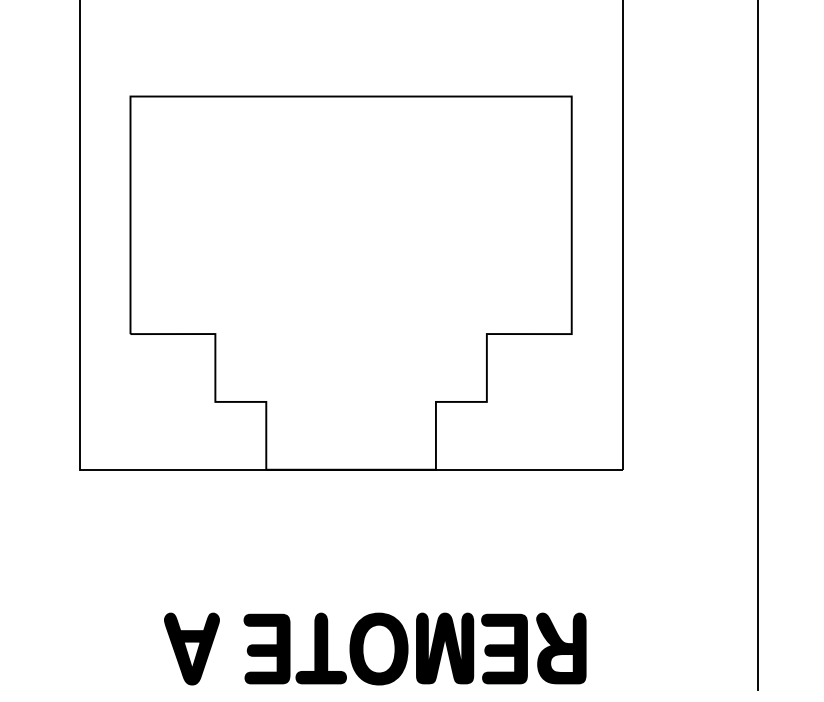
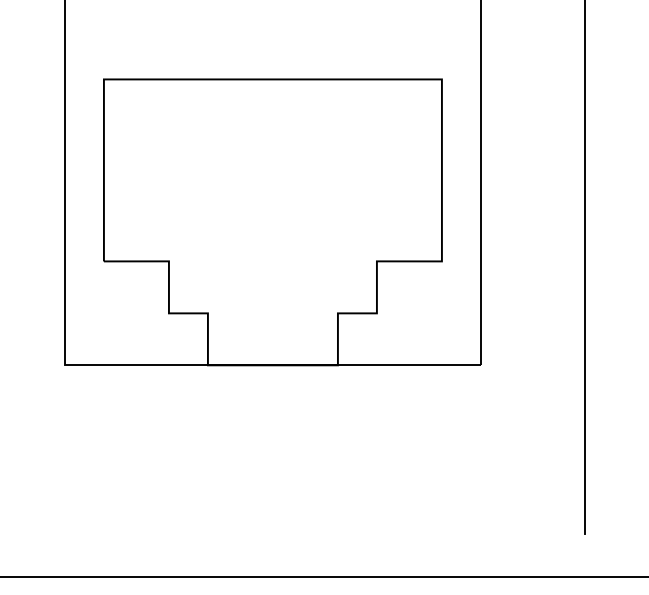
part: (191, 648) -> (150, 502), removed
part: (414, 648) -> (321, 502), removed

